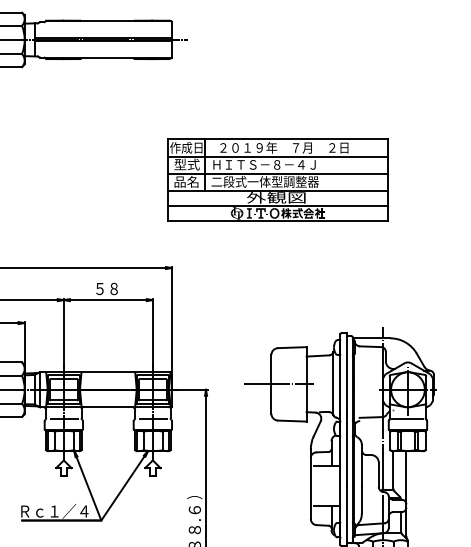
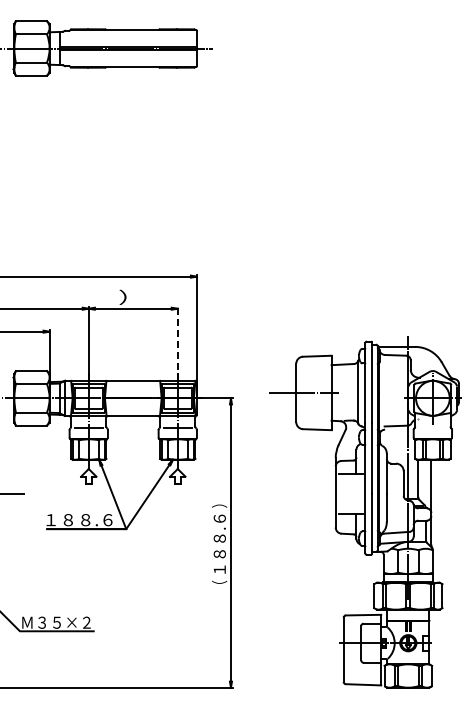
part: (277, 179) -> (302, 188), removed
text: (105, 287) -> (130, 296), ５８ -> ）
line: (152, 334) -> (177, 343), solid -> dashed
line: (406, 418) -> (431, 427), removed
text: (54, 510) -> (79, 519), Ｒｃ１／４ -> １８８.６

